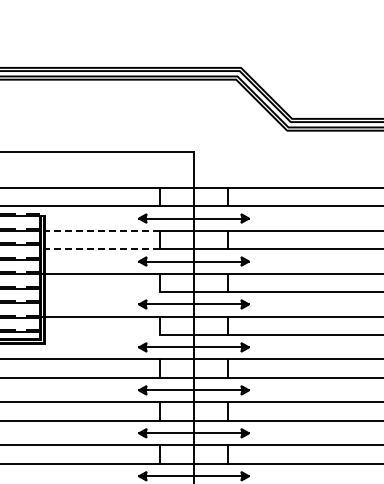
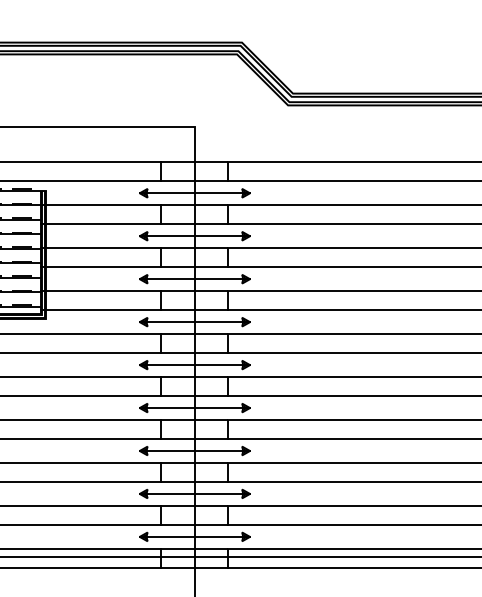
line: (99, 230) -> (100, 205), dashed -> solid
line: (99, 249) -> (100, 224), dashed -> solid
line: (99, 292) -> (100, 267), added
line: (99, 335) -> (100, 310), added

